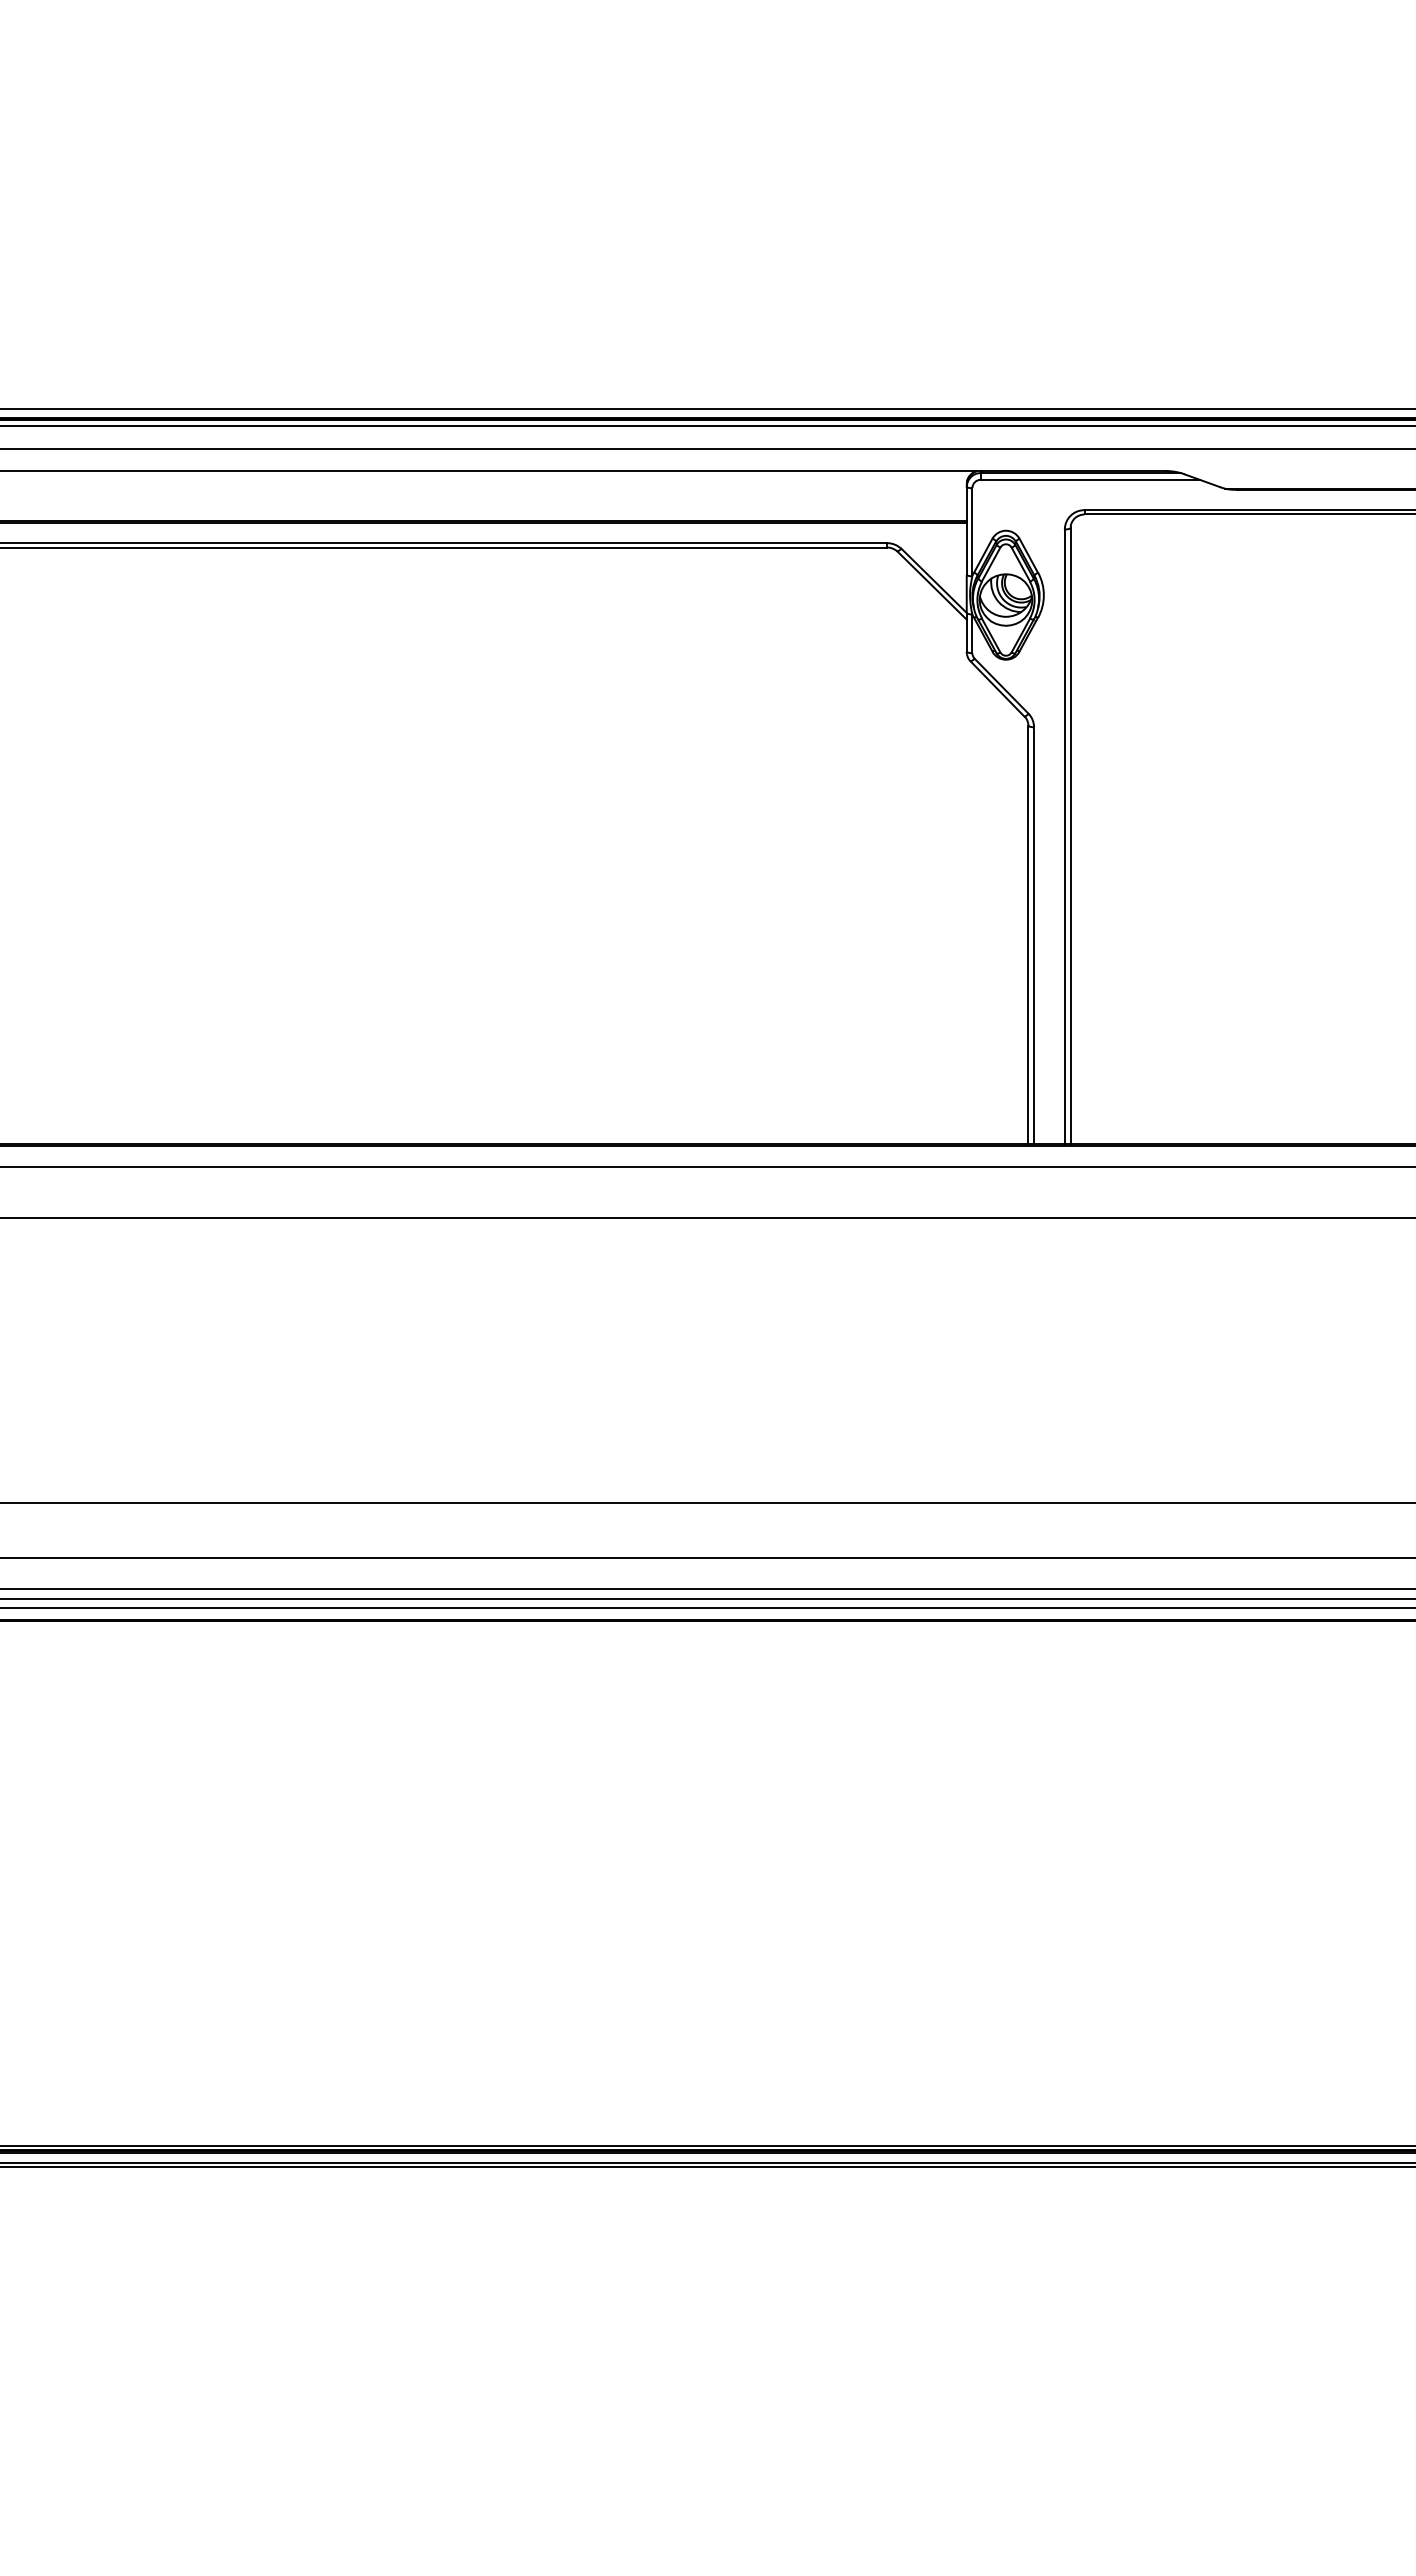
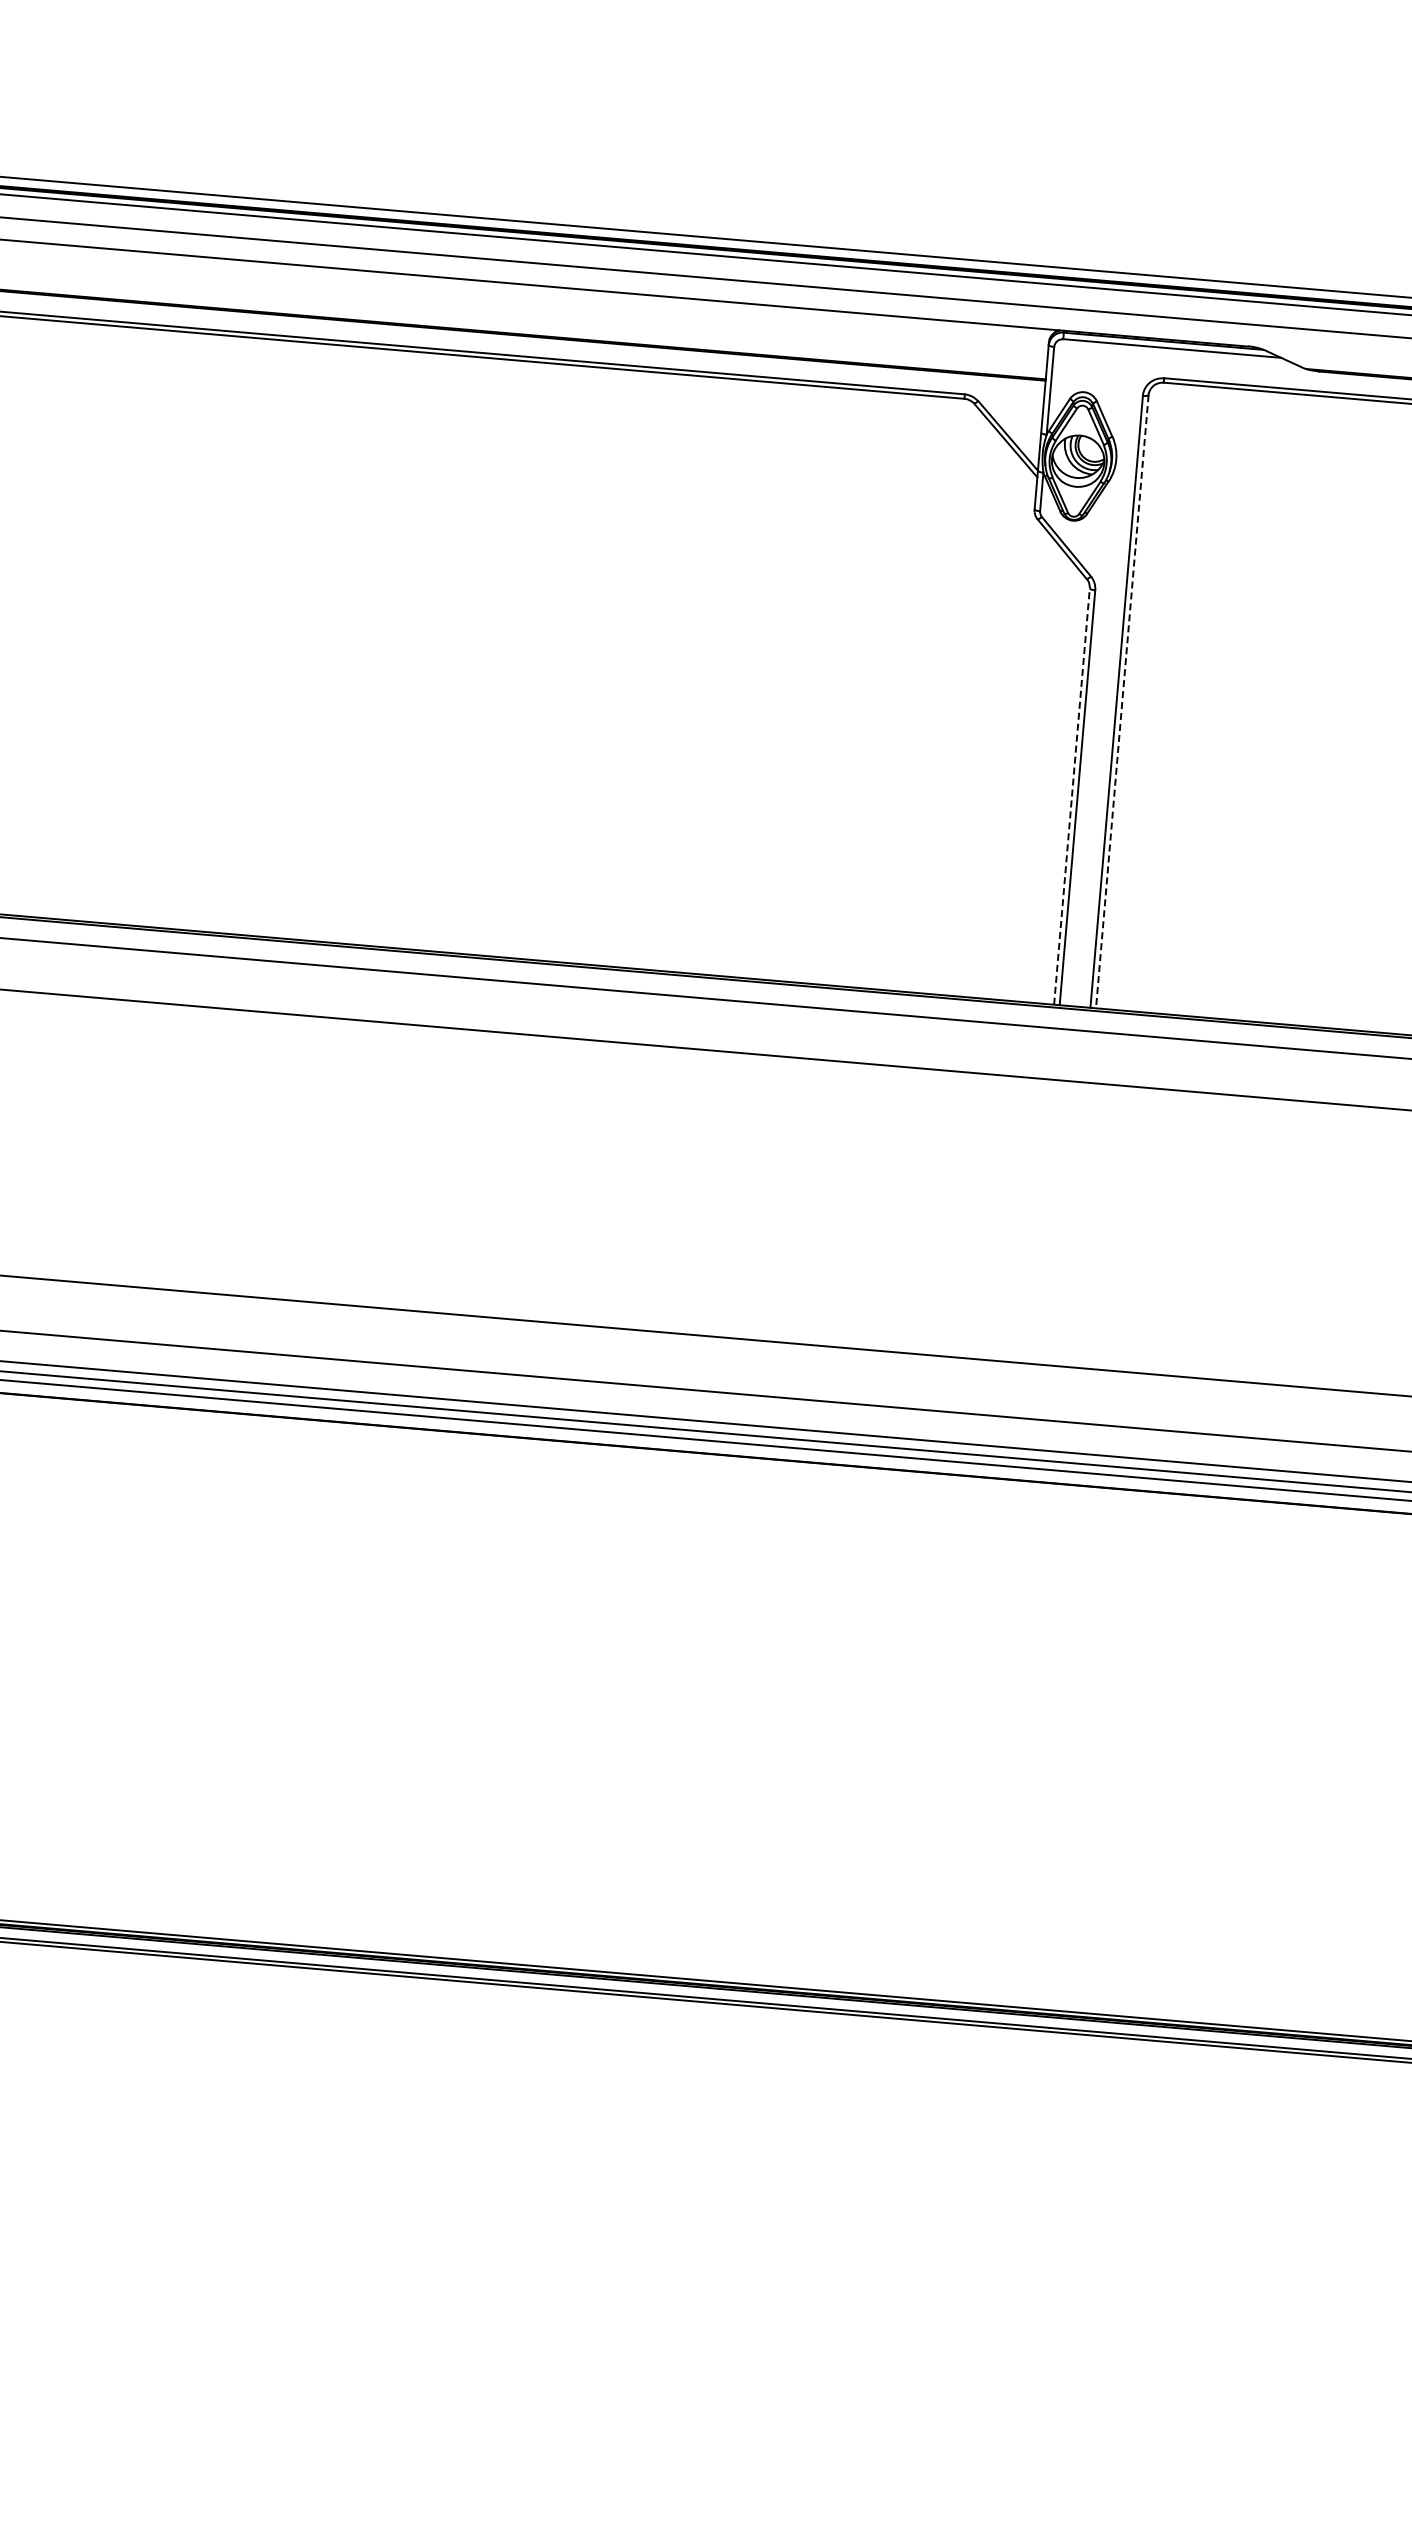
line: (1070, 835) -> (1122, 701), solid -> dashed
line: (1028, 934) -> (1072, 796), solid -> dashed

